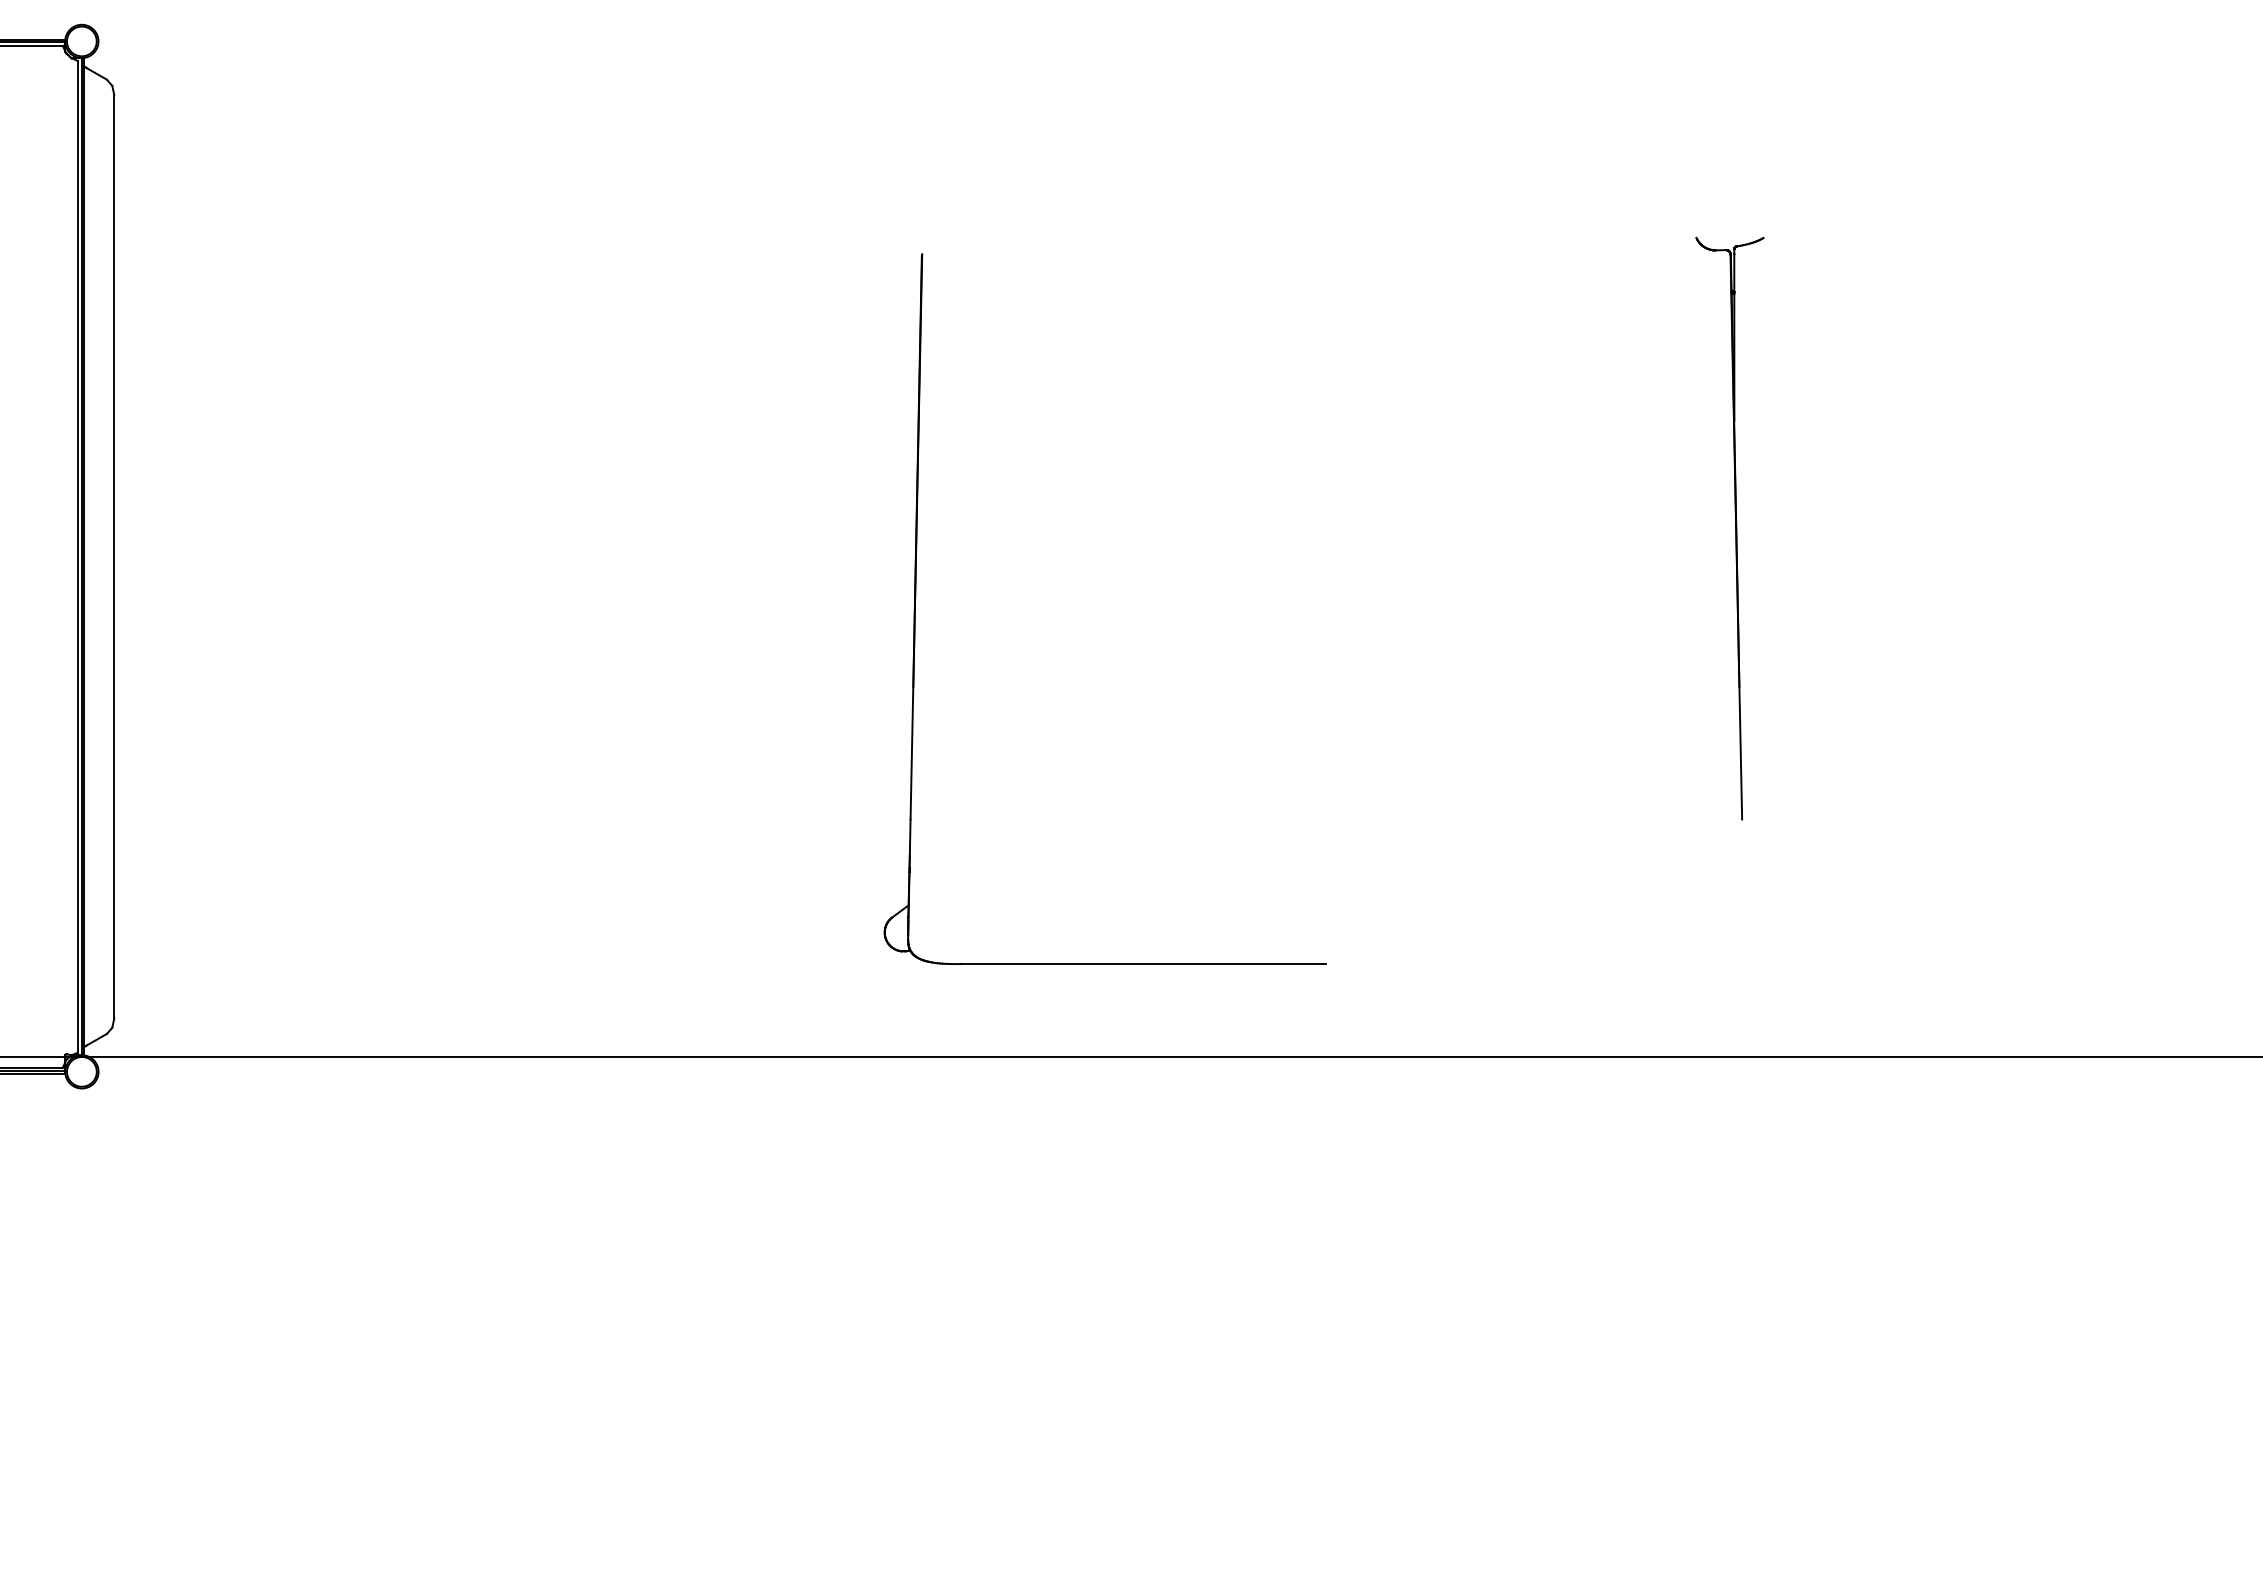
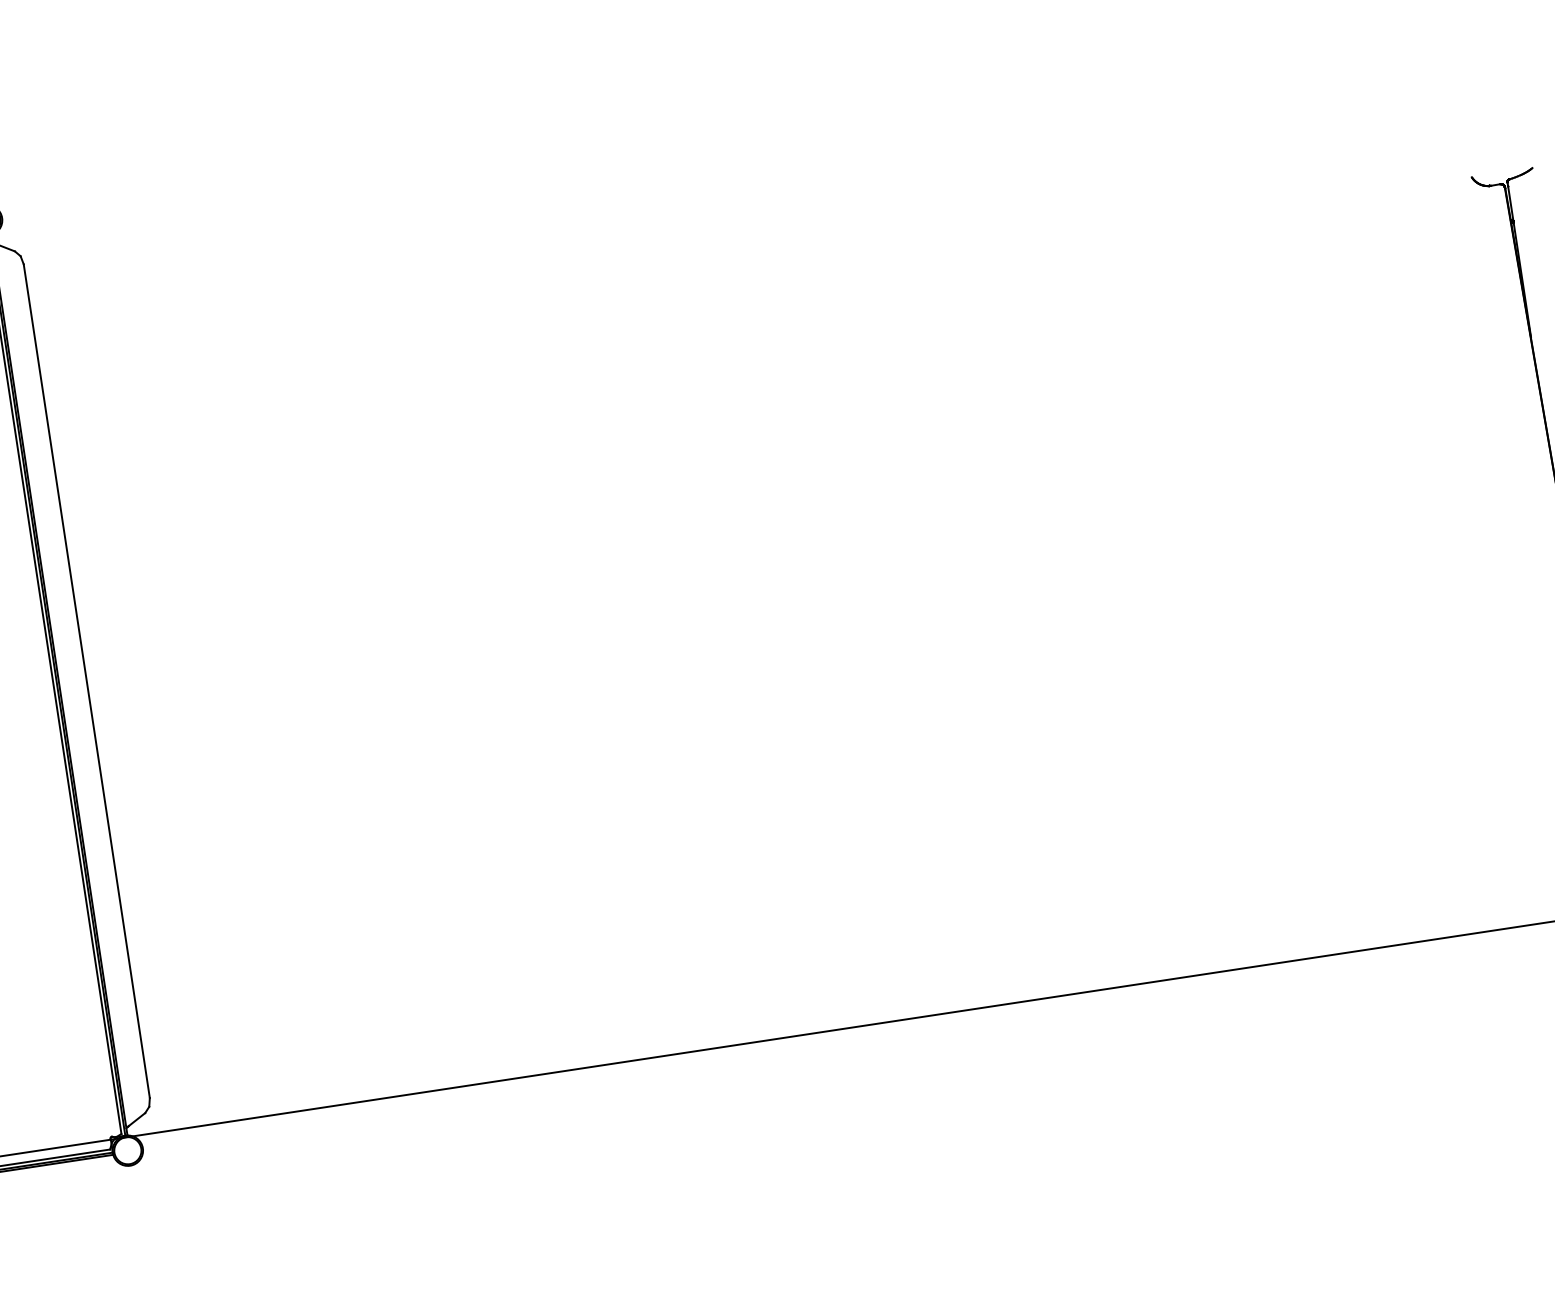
part: (916, 597) -> (816, 608), removed

